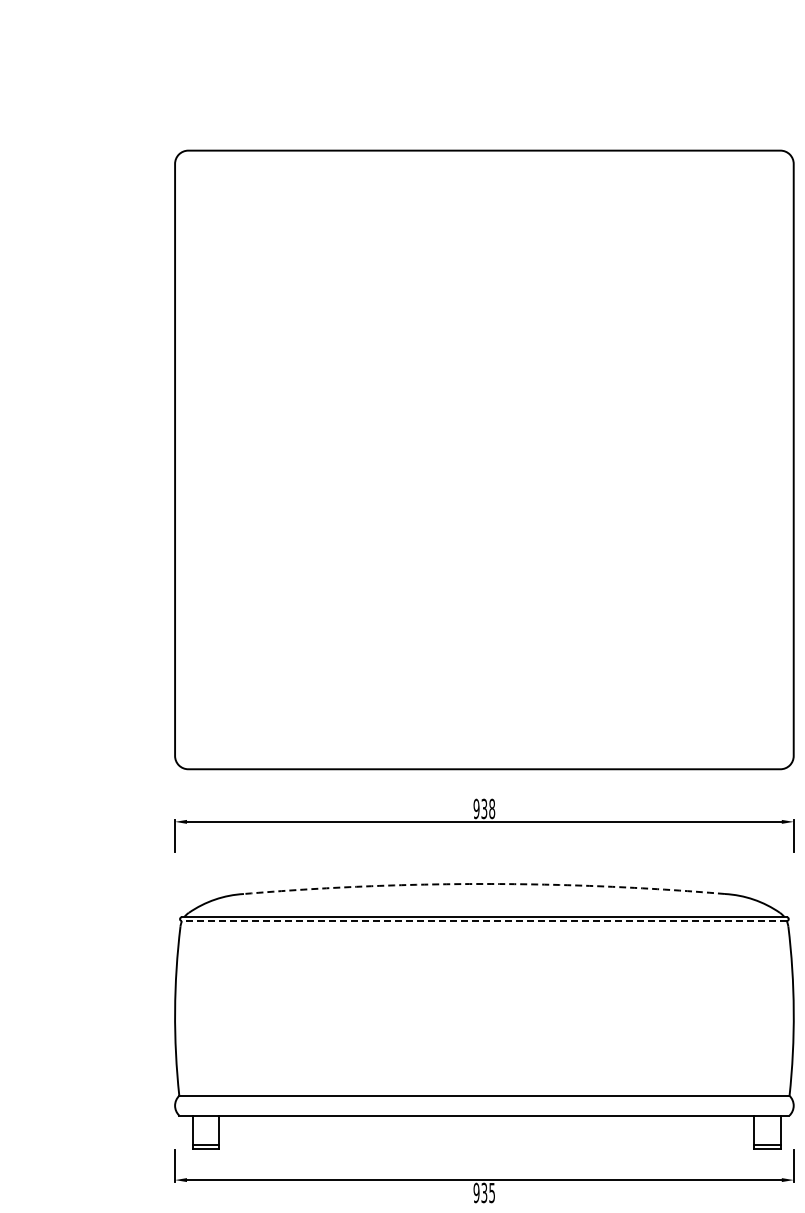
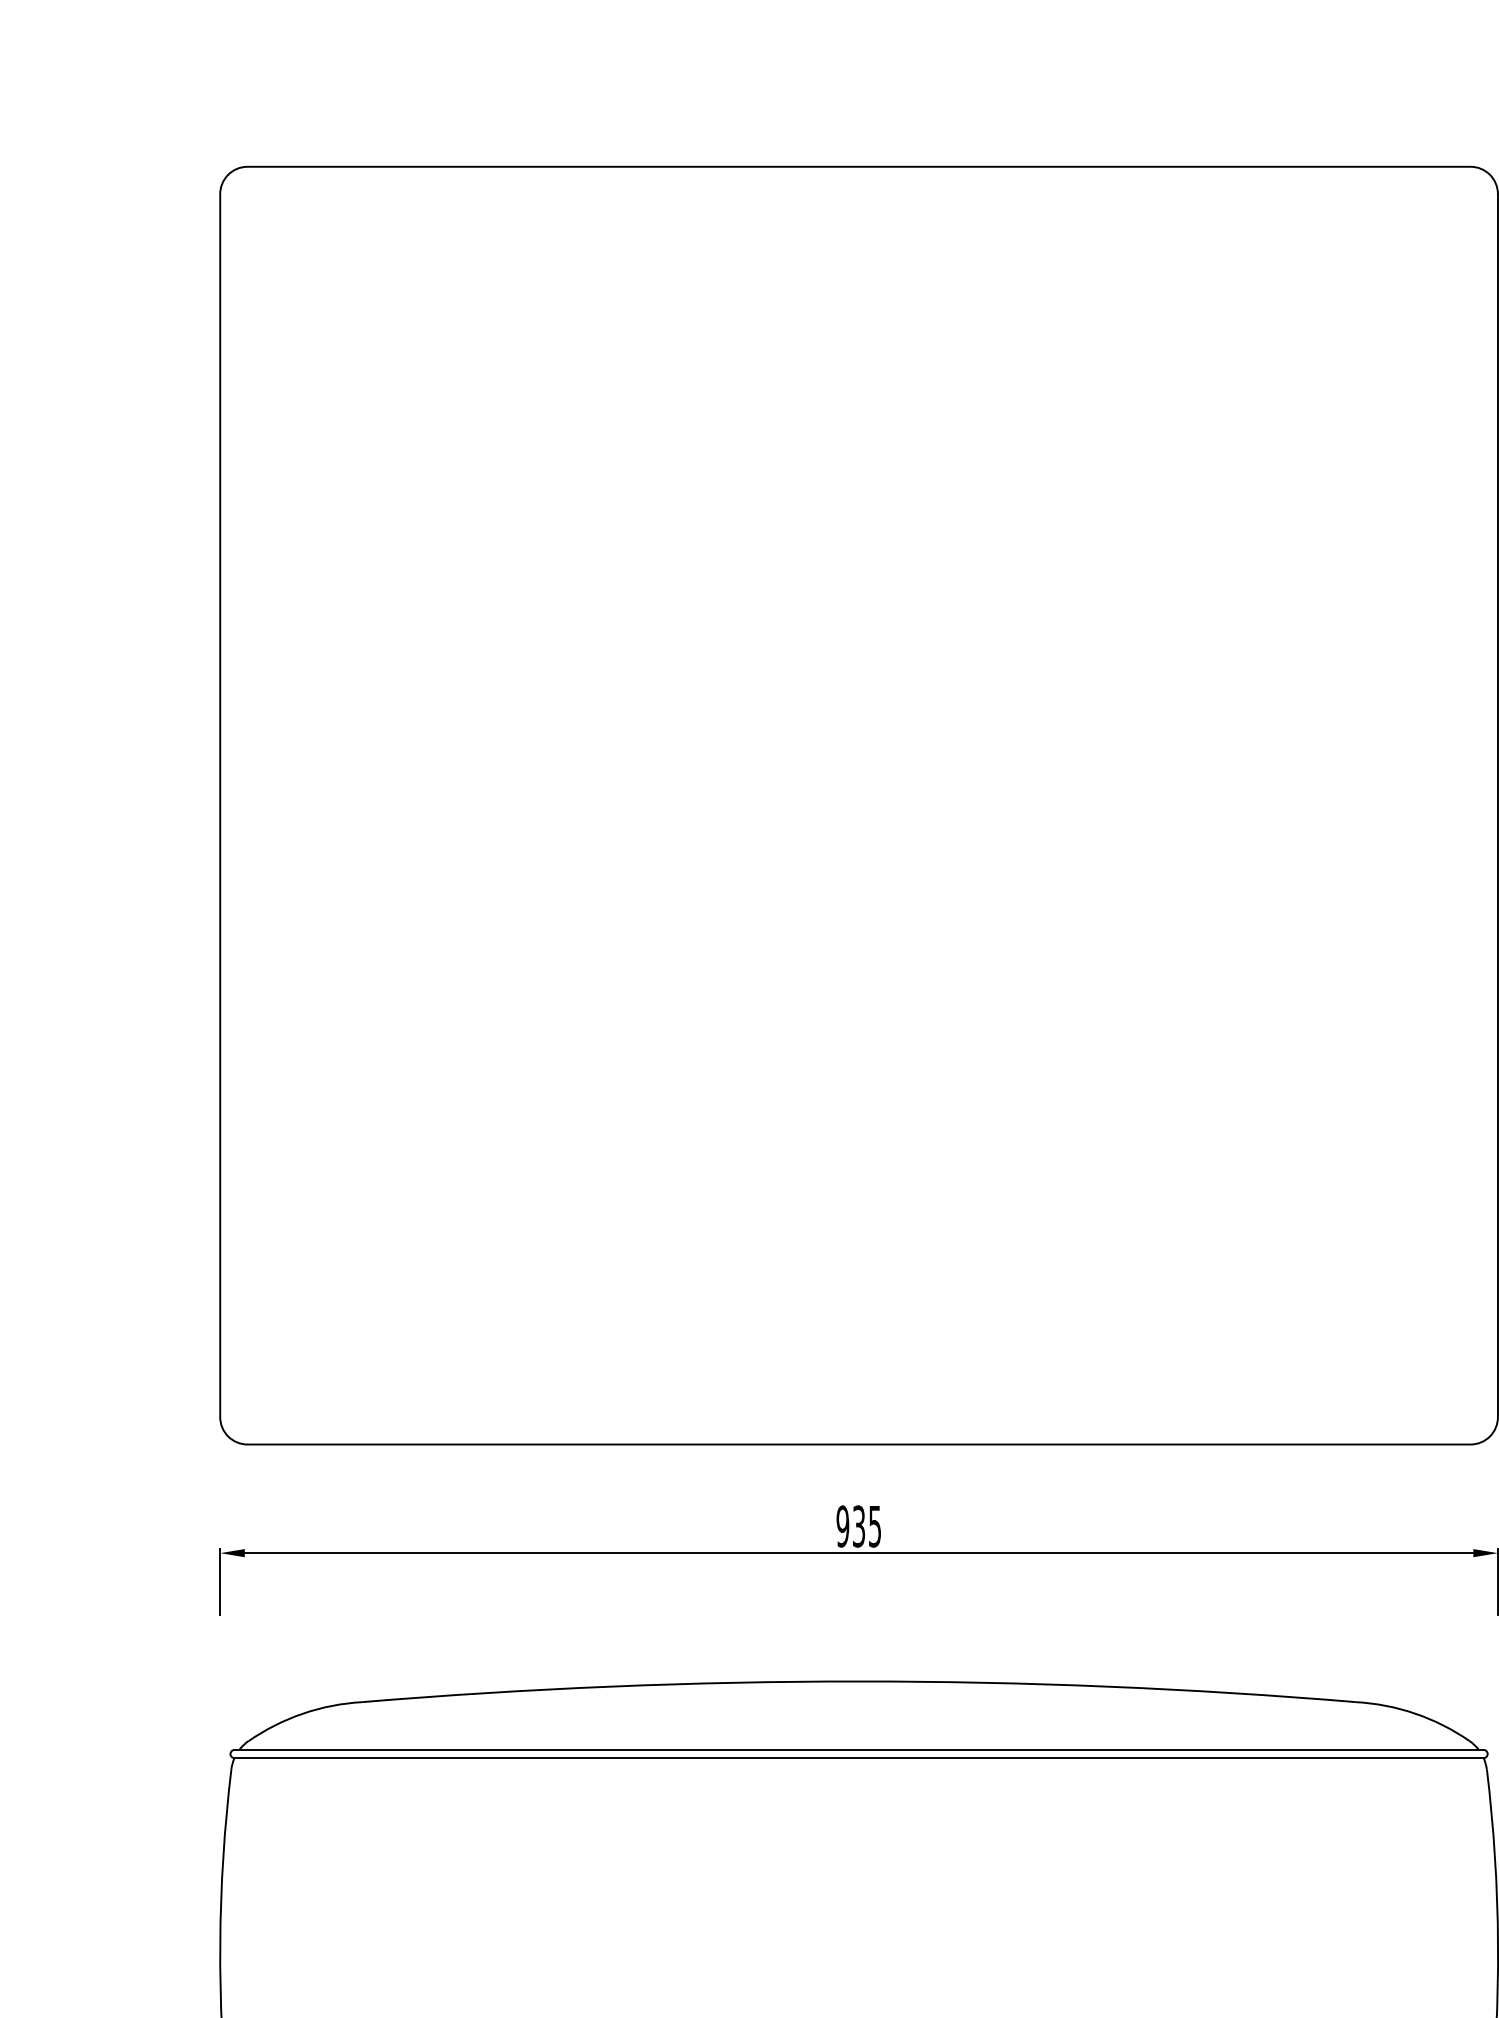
text: (492, 808) -> (875, 1525), 938 -> 935
arc: (484, 884) -> (859, 1682), dashed -> solid
line: (483, 921) -> (857, 1758), dashed -> solid

